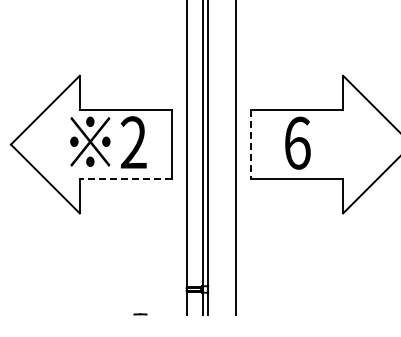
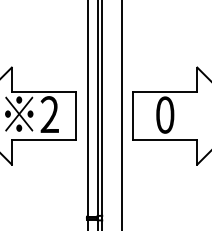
text: (297, 142) -> (165, 114), 6 -> 0
line: (251, 145) -> (132, 116), dashed -> solid
line: (125, 179) -> (44, 140), dashed -> solid

